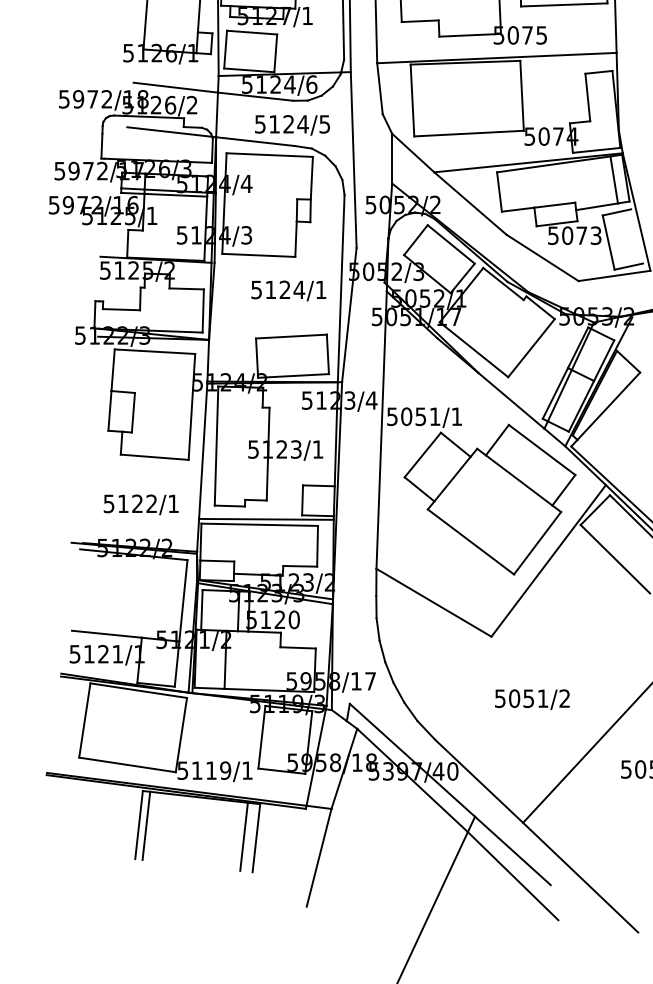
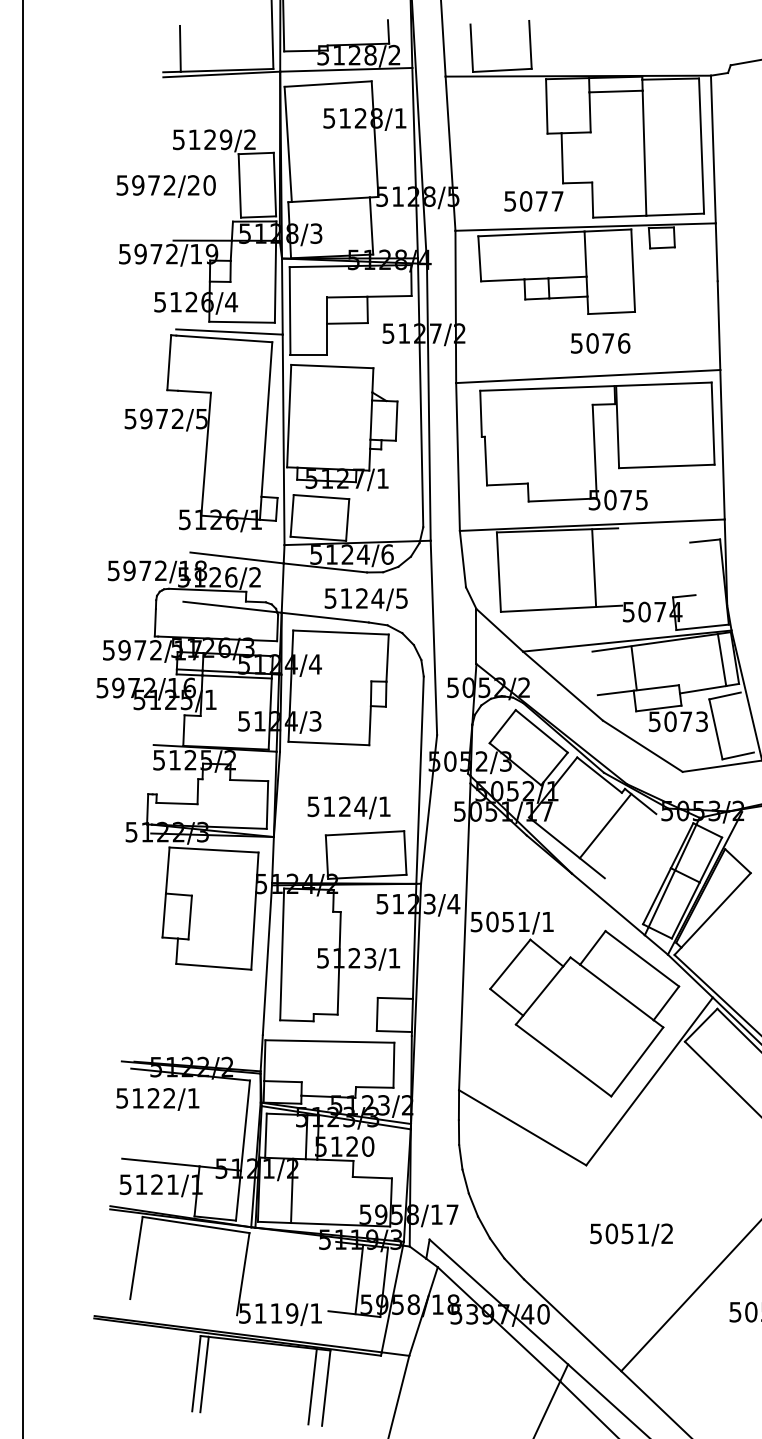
line: (522, 95) -> (594, 567), moved
line: (587, 97) -> (692, 568), removed
line: (498, 192) -> (633, 668), moved
text: (288, 290) -> (348, 807), moved
line: (531, 348) -> (605, 826), moved
text: (140, 504) -> (157, 1099), moved
line: (265, 519) -> (336, 1035), removed
line: (262, 737) -> (359, 1279), moved
line: (127, 765) -> (183, 1307), removed

